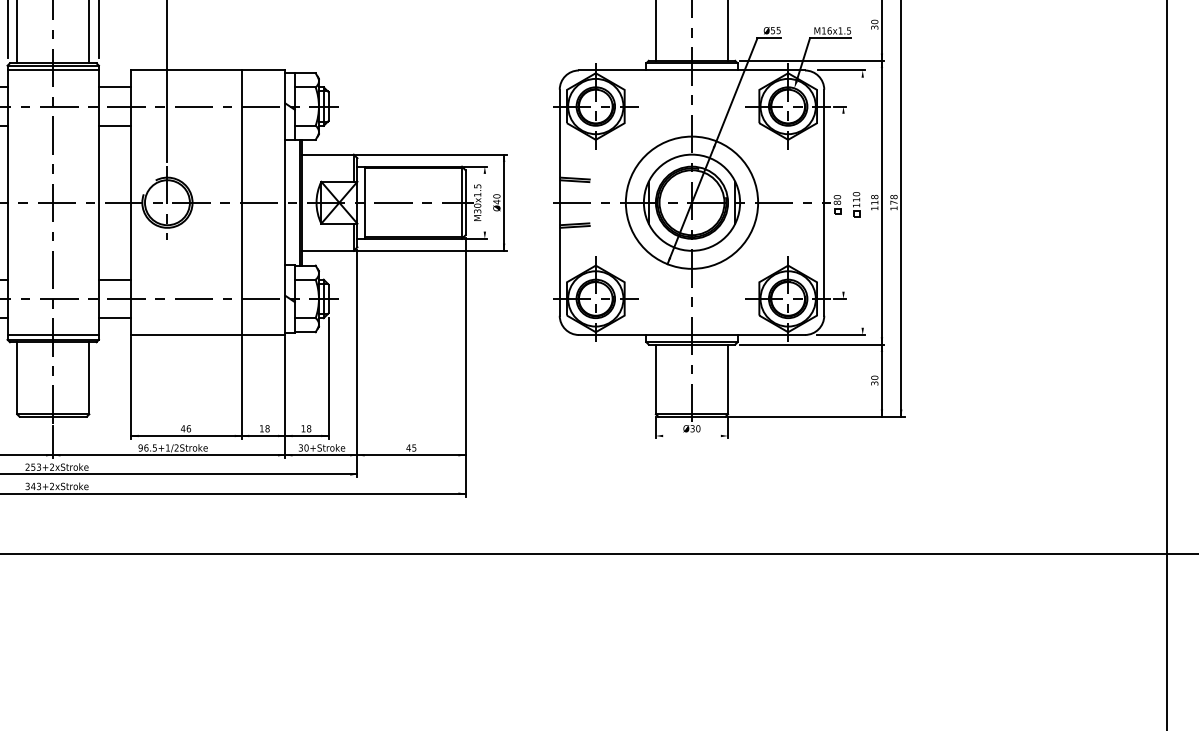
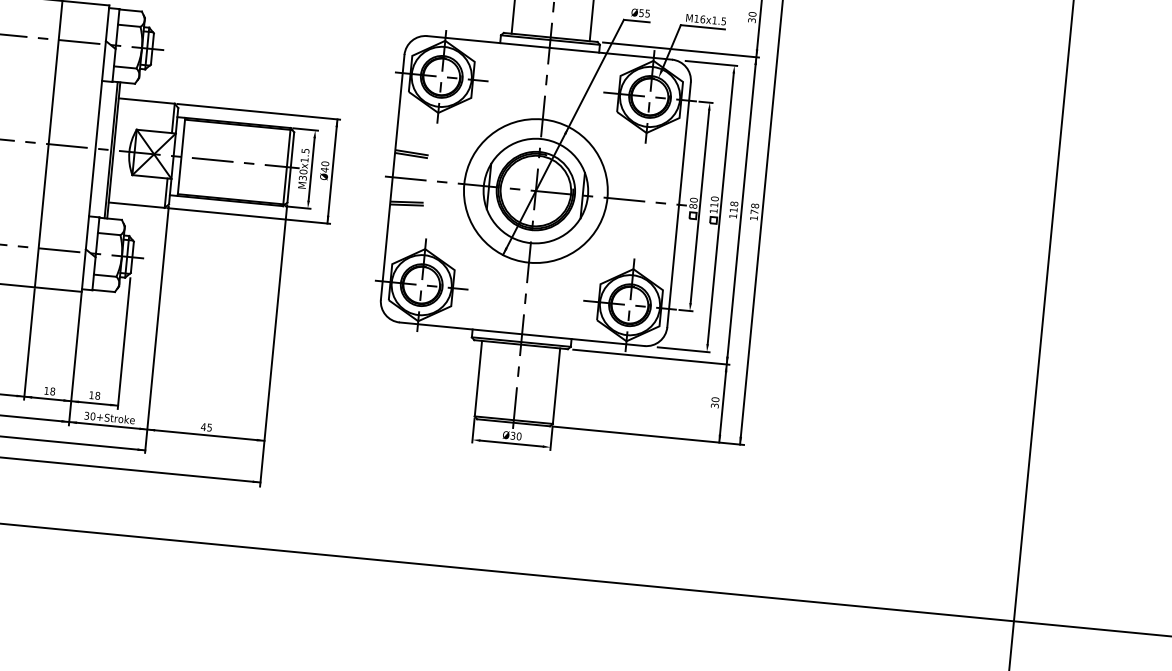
line: (484, 202) -> (311, 169), added
line: (843, 202) -> (699, 206), added
line: (862, 202) -> (720, 208), added
line: (691, 435) -> (511, 443), added

